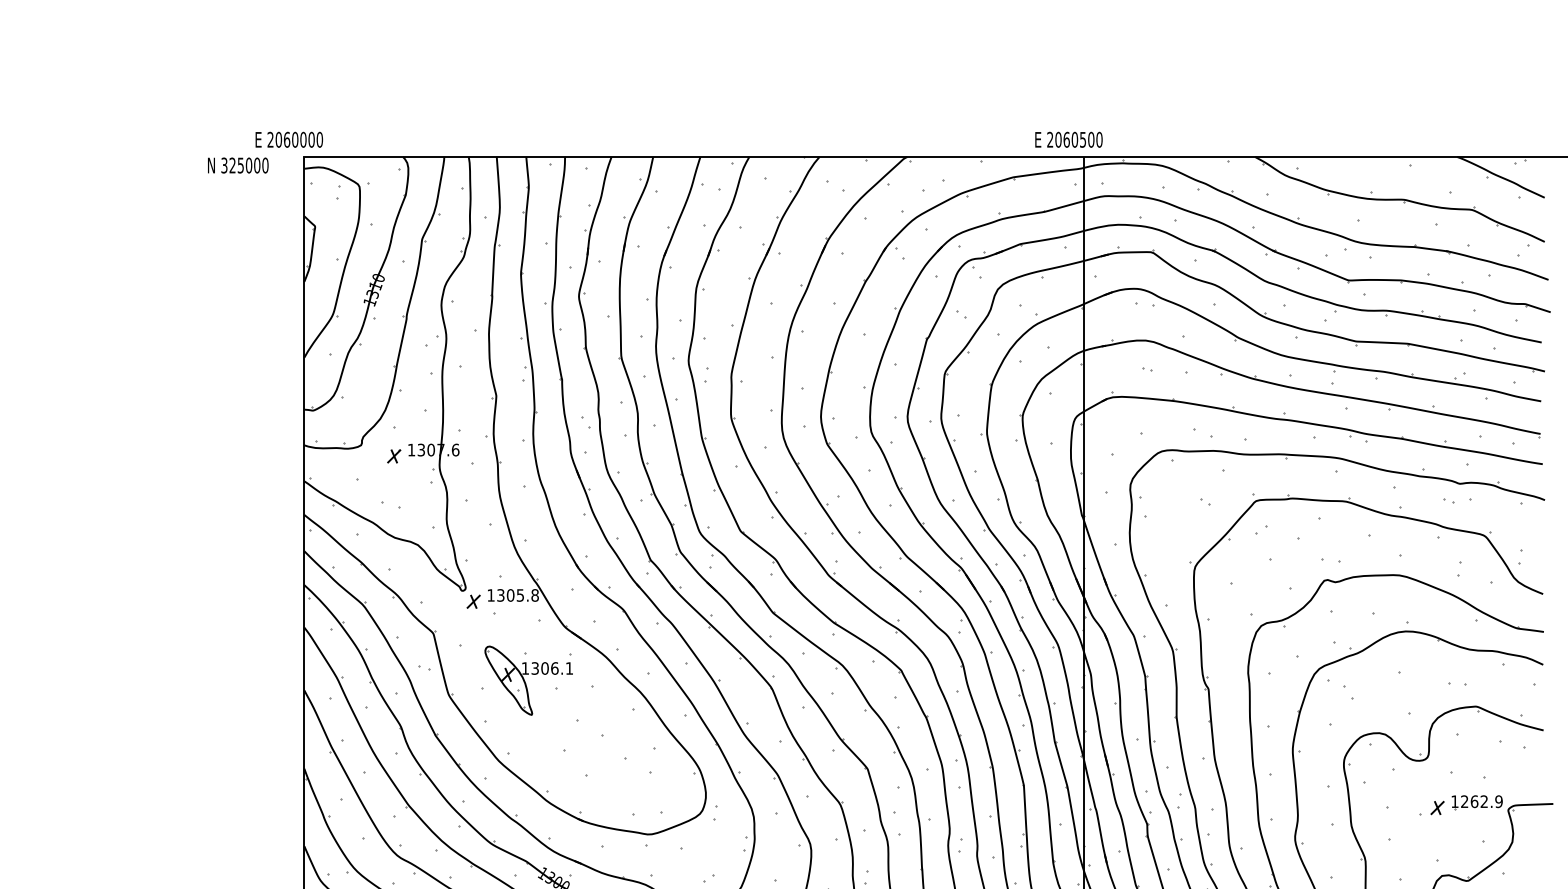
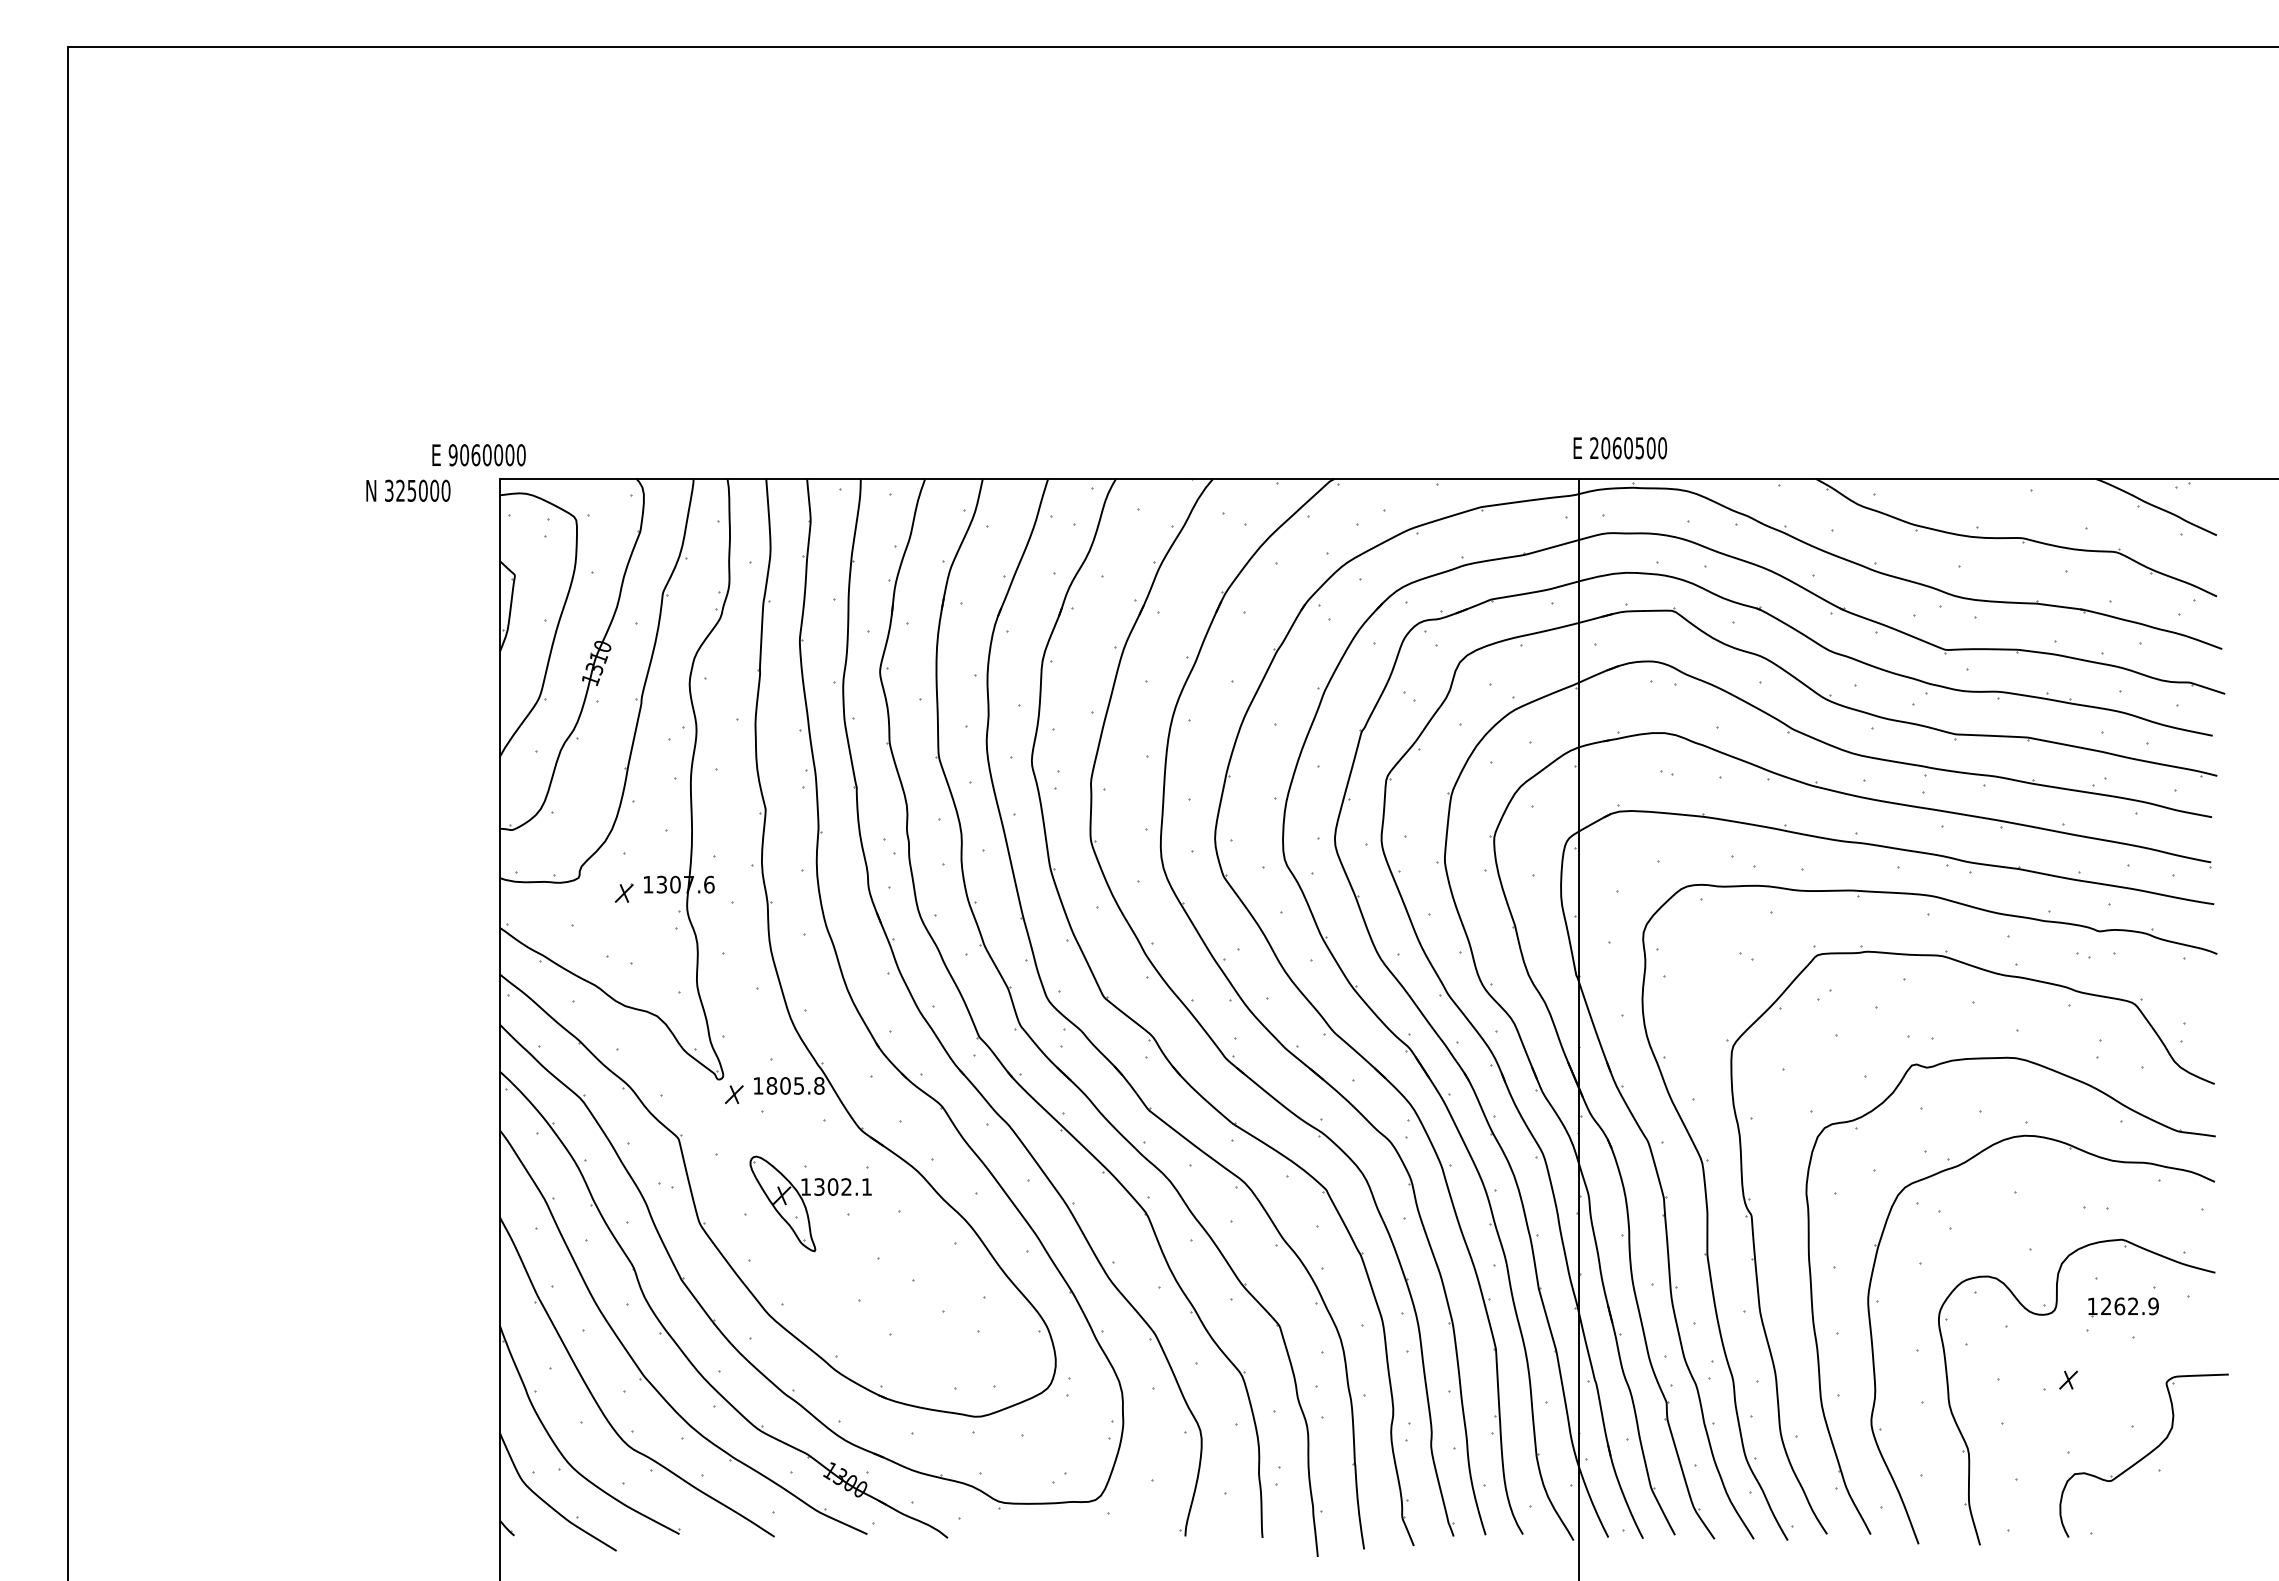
text: (270, 140) -> (452, 455), 2060000 -> 9060000
text: (1069, 140) -> (1620, 448), moved
text: (500, 595) -> (771, 1085), 1305.8 -> 1805.8
text: (554, 668) -> (846, 1186), 1306.1 -> 1302.1
part: (1477, 802) -> (2123, 1307), moved

